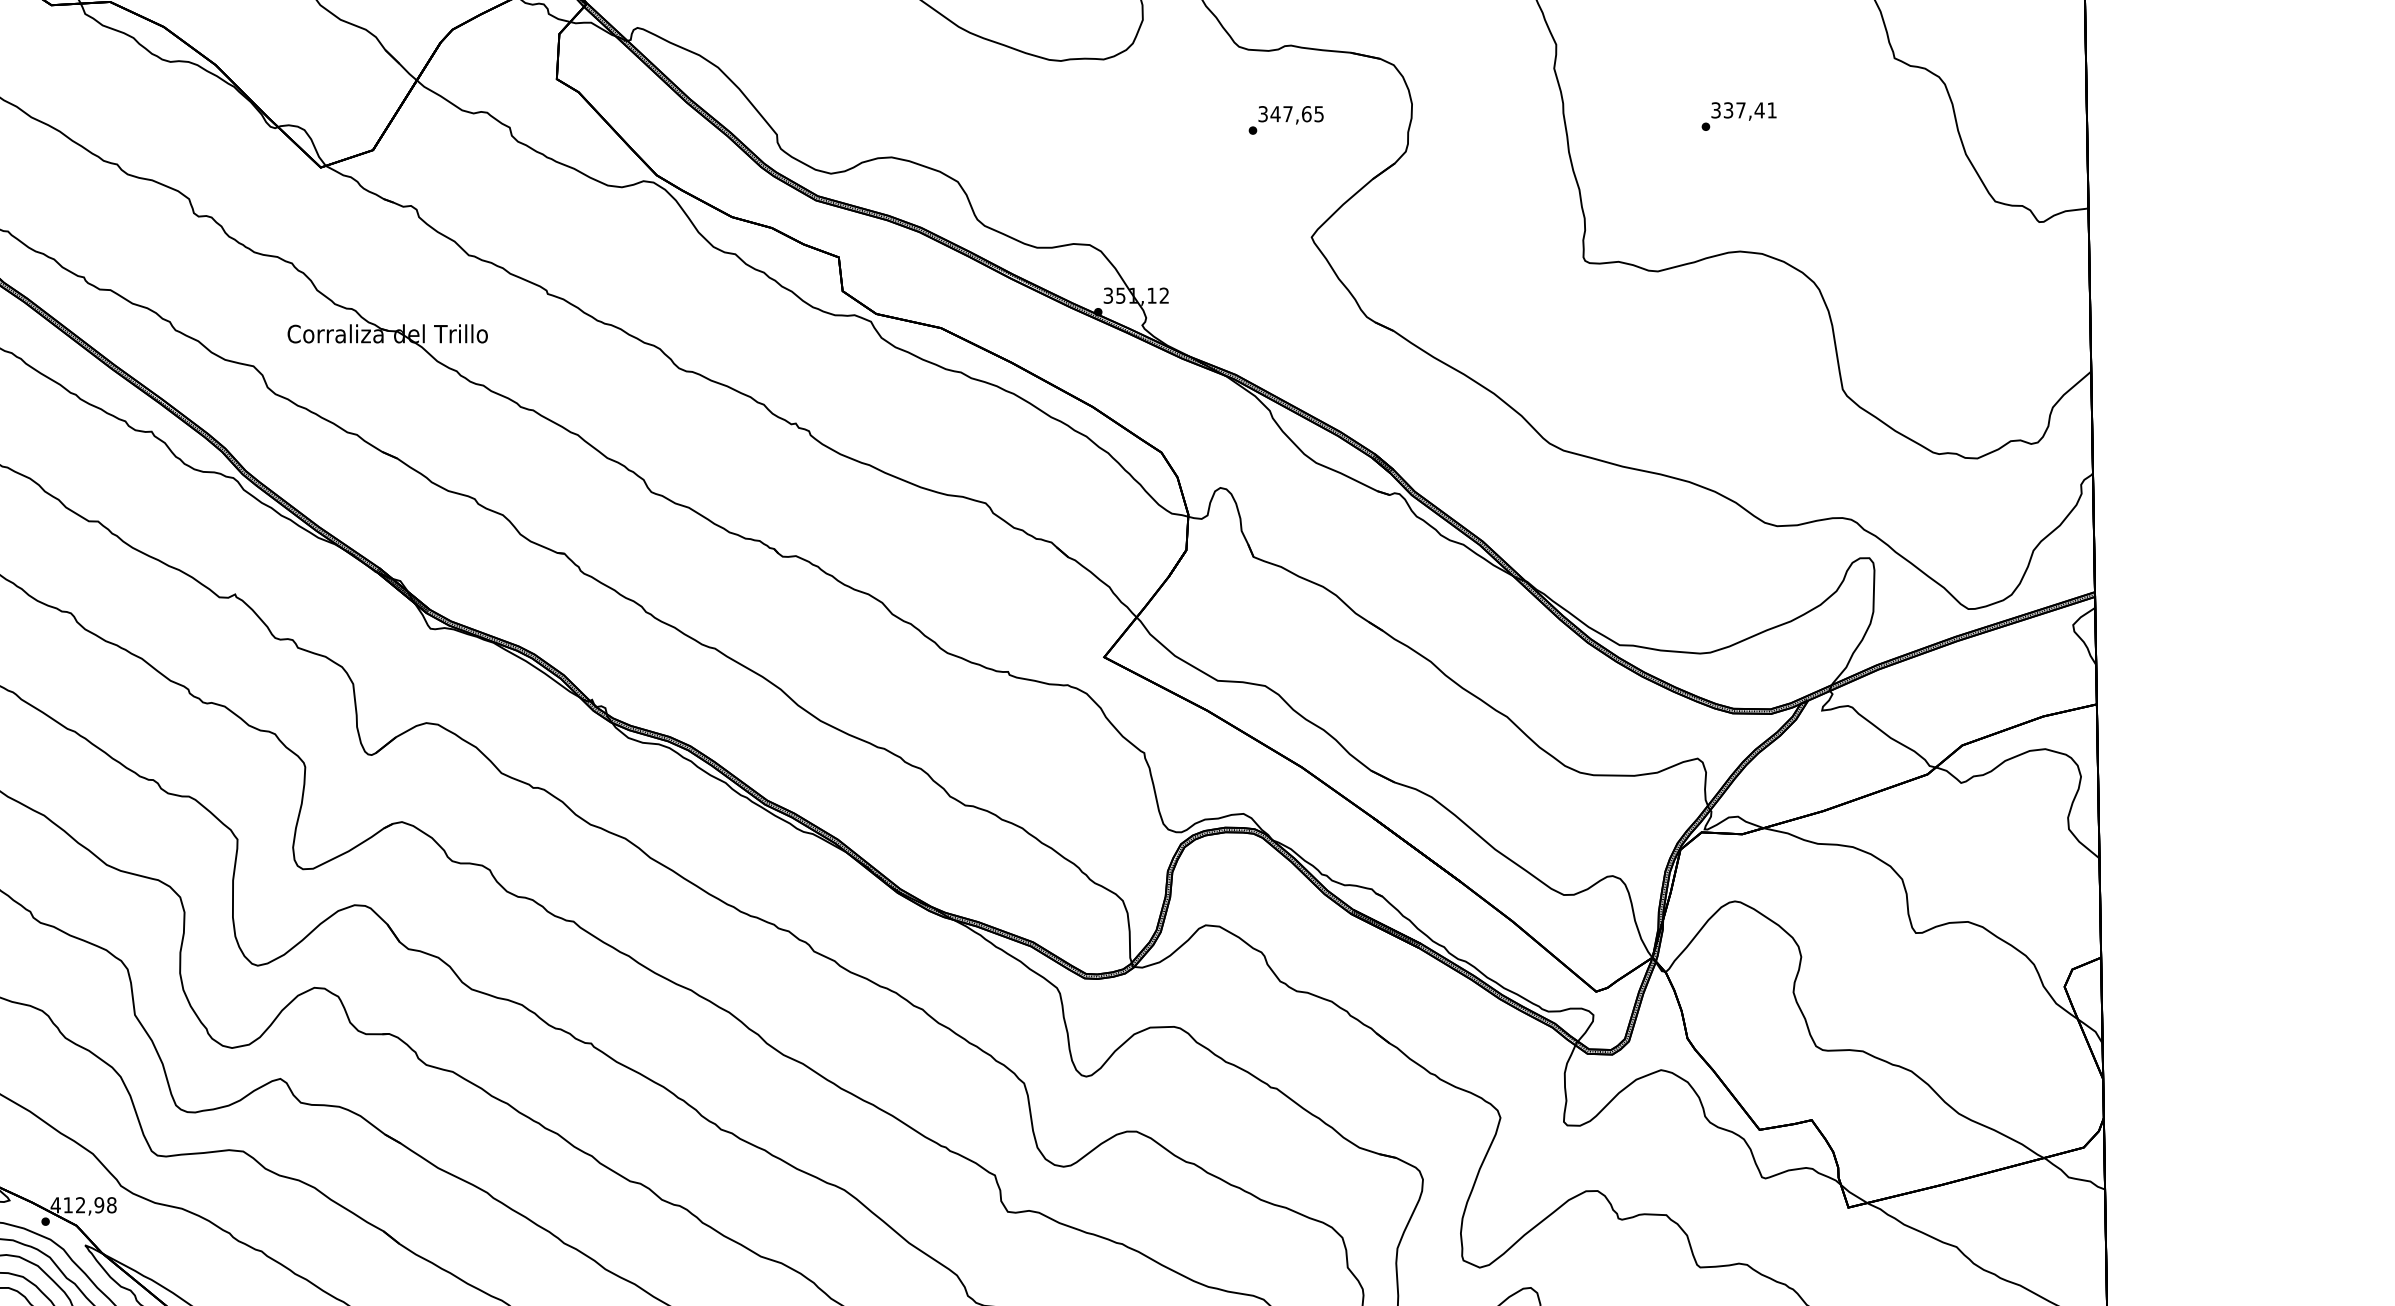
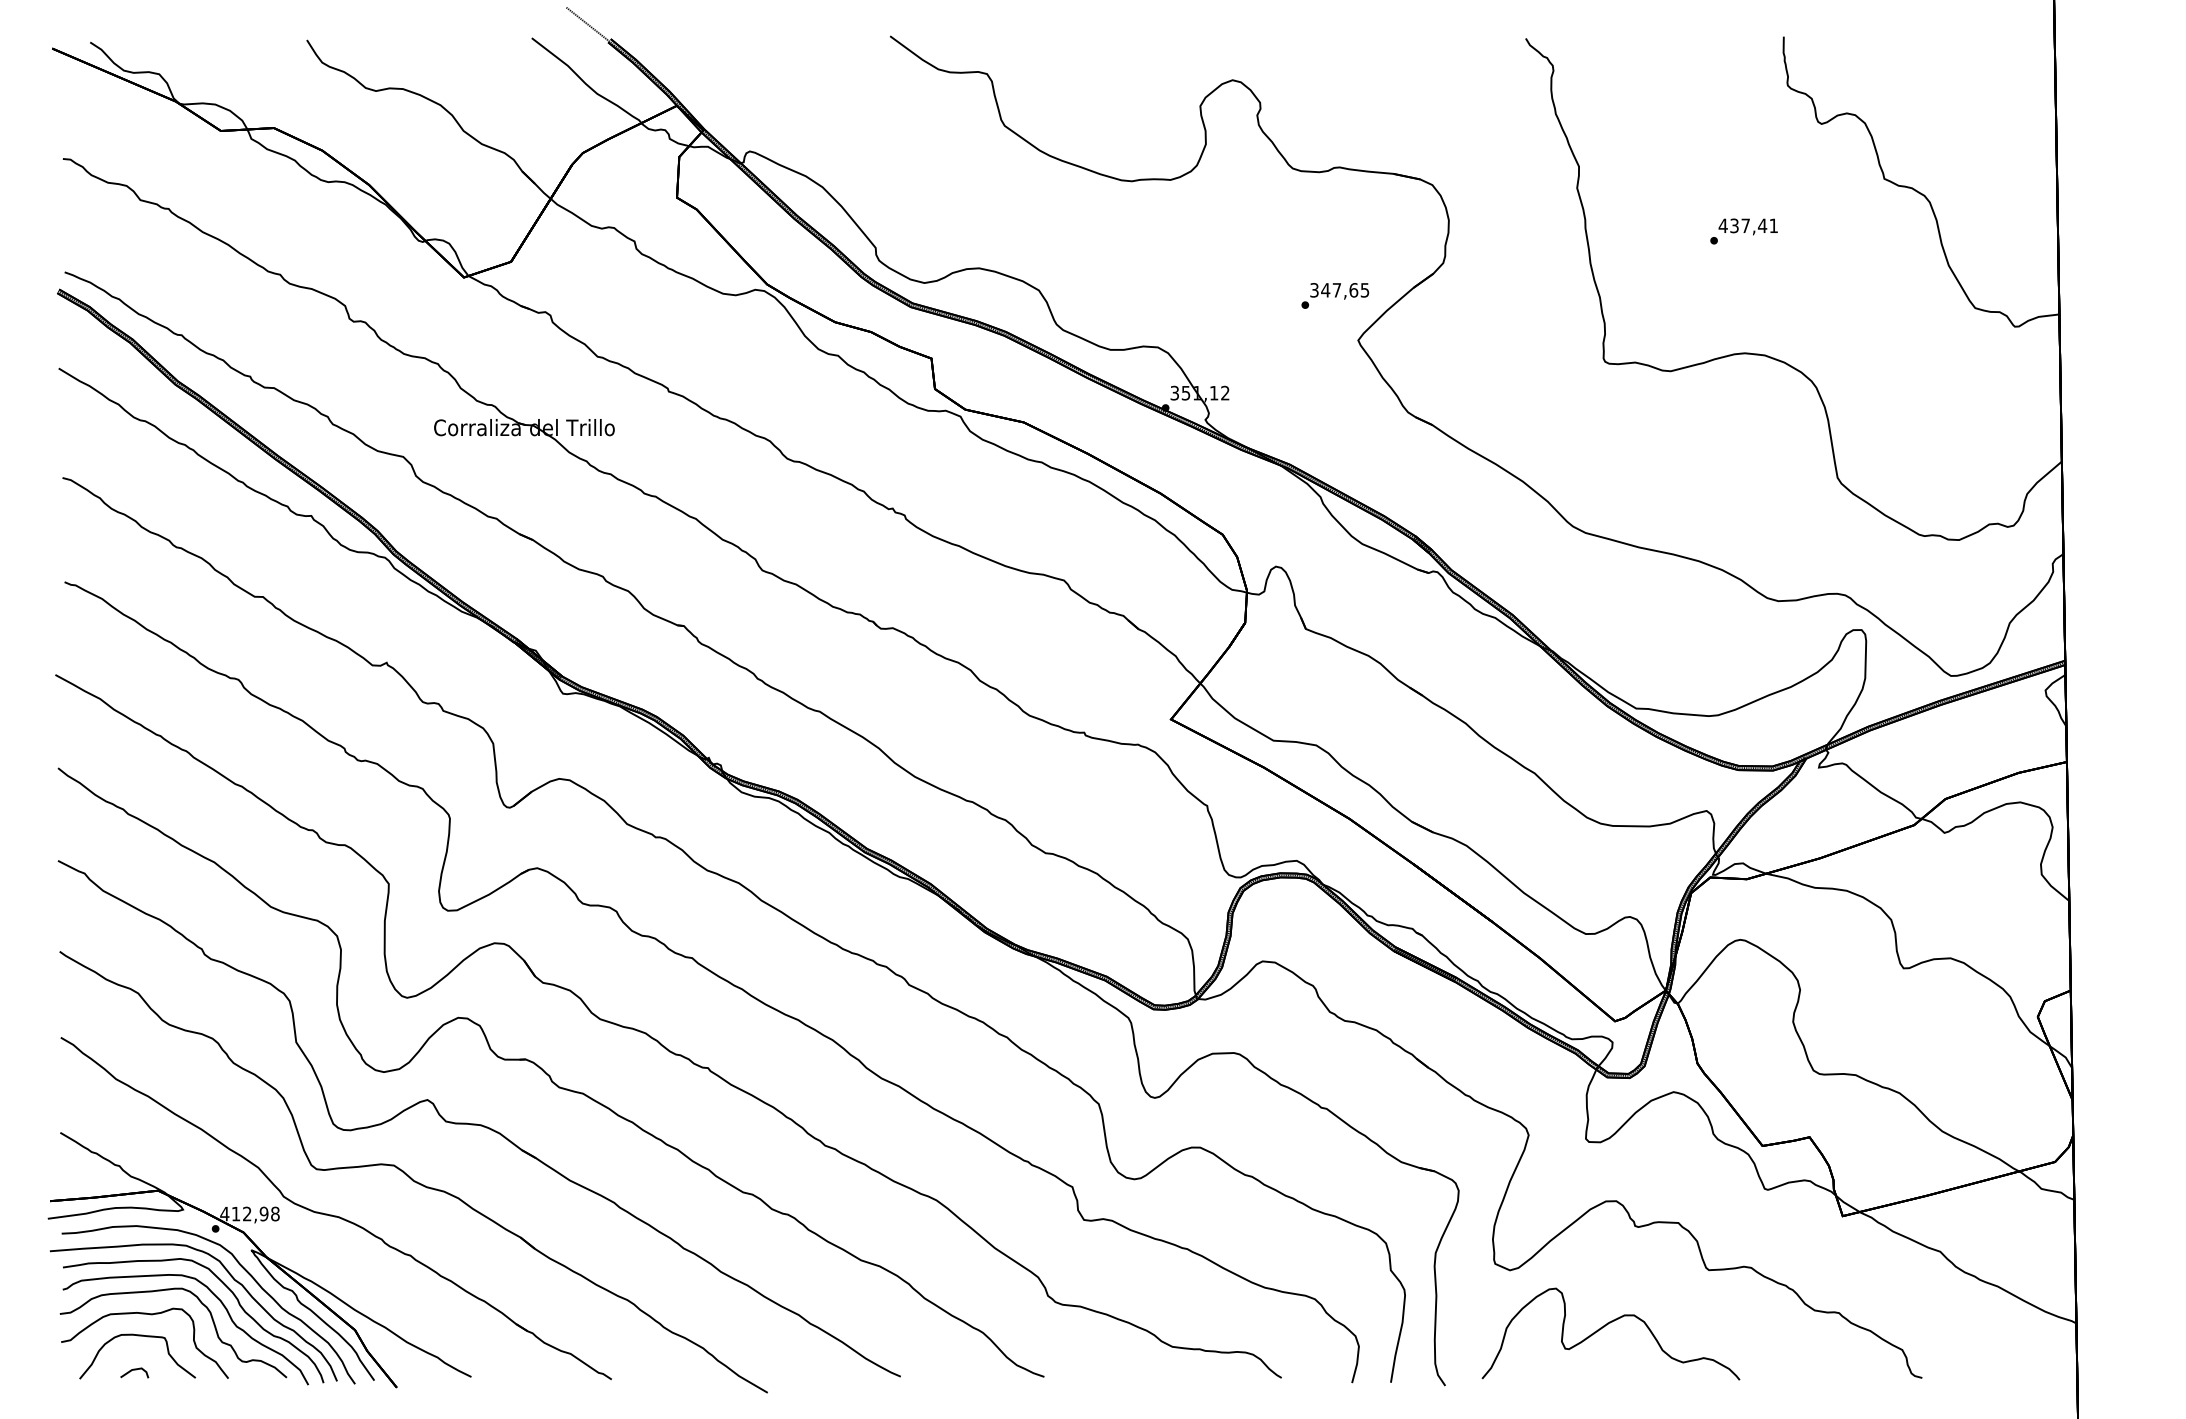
text: (1715, 109) -> (1722, 225), 337,41 -> 437,41
text: (1286, 119) -> (1335, 295), moved

